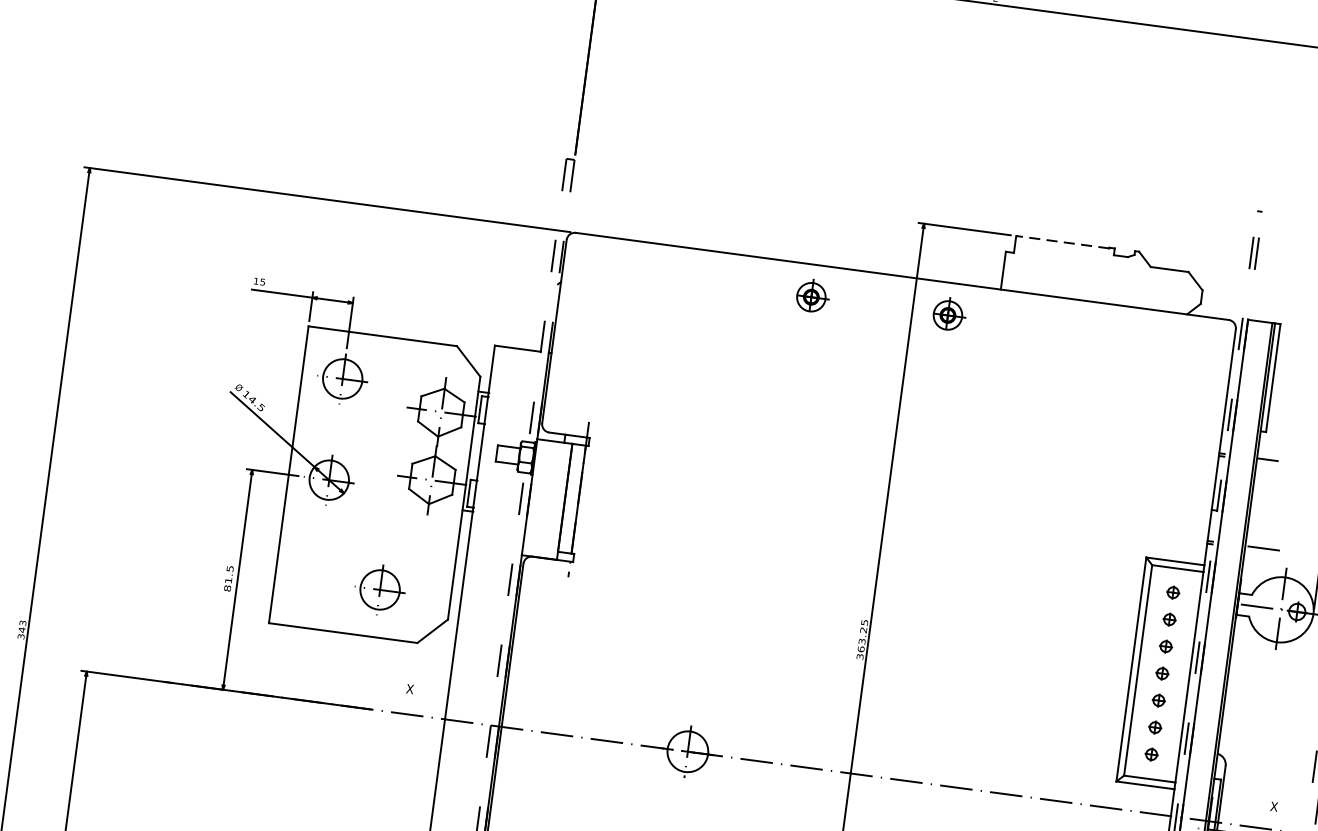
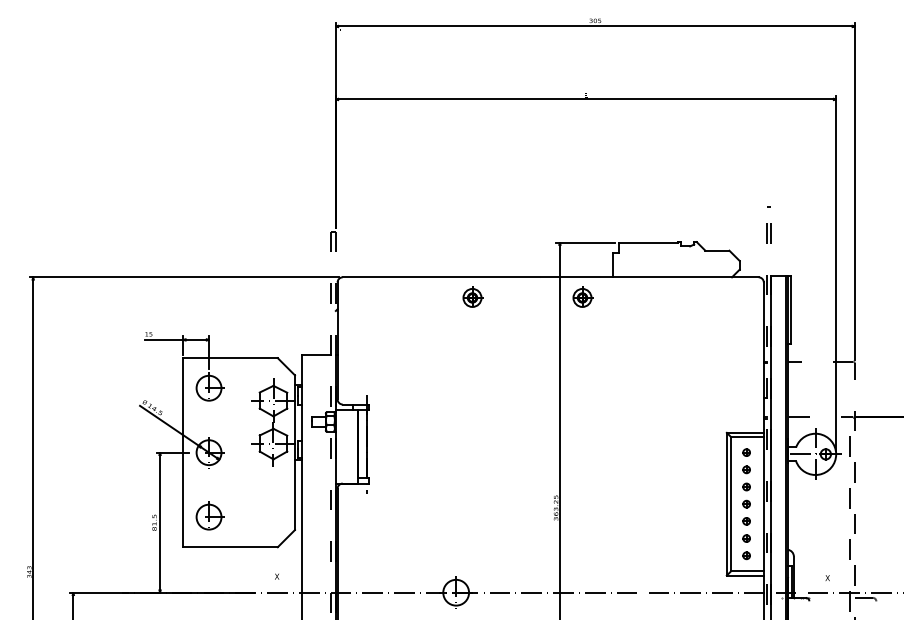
line: (1063, 242) -> (648, 242), dashed -> solid
part: (811, 294) -> (472, 296), moved
part: (381, 587) -> (209, 515), moved

